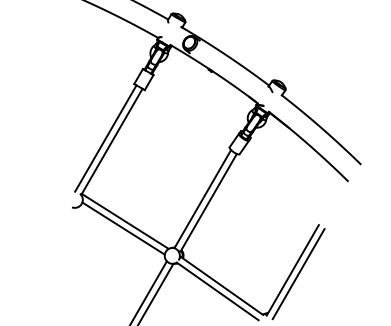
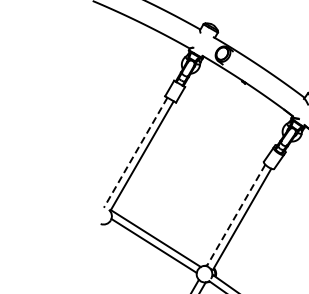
line: (105, 138) -> (135, 152), solid -> dashed
line: (202, 199) -> (235, 215), solid -> dashed

